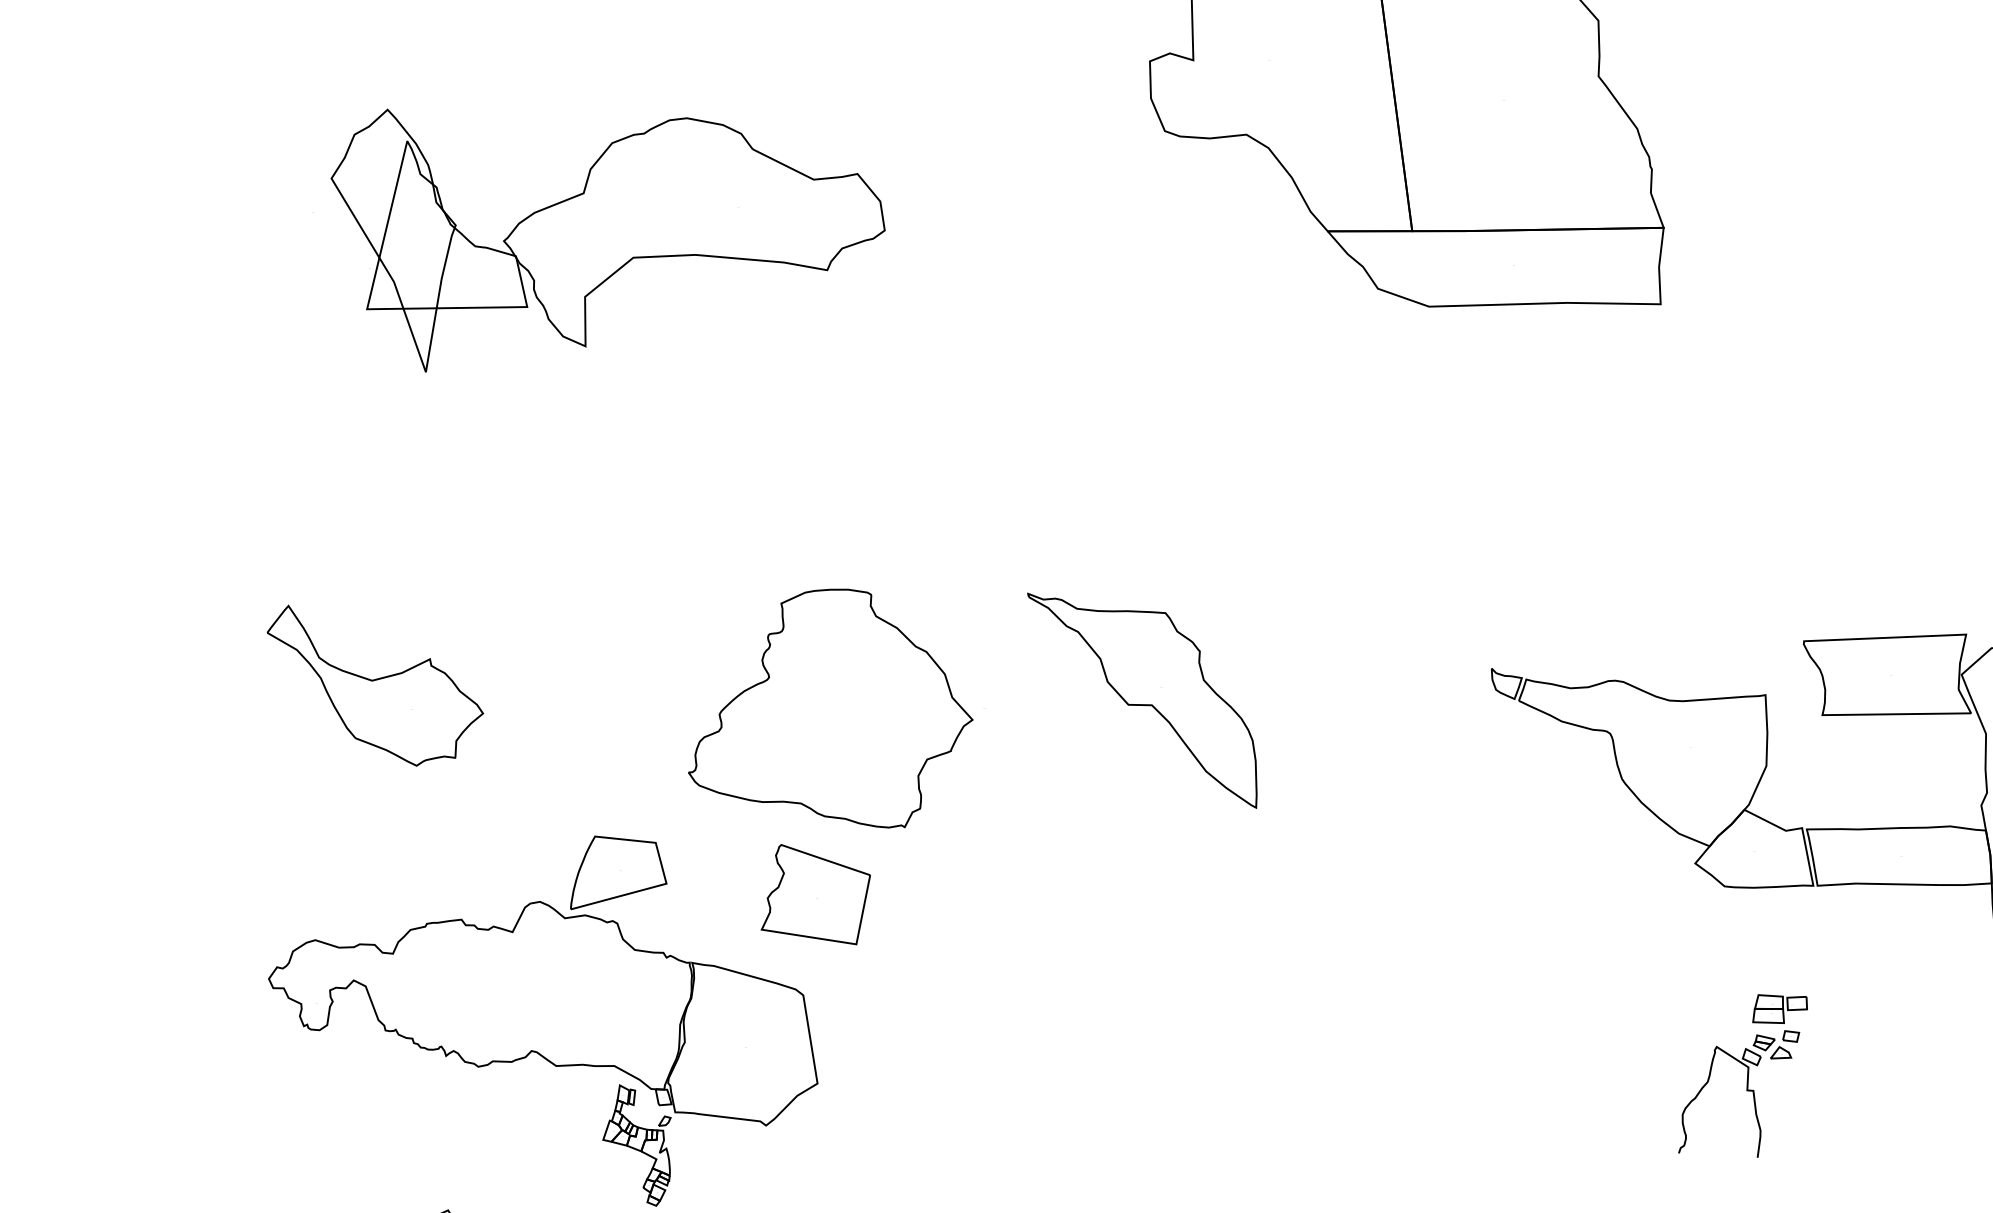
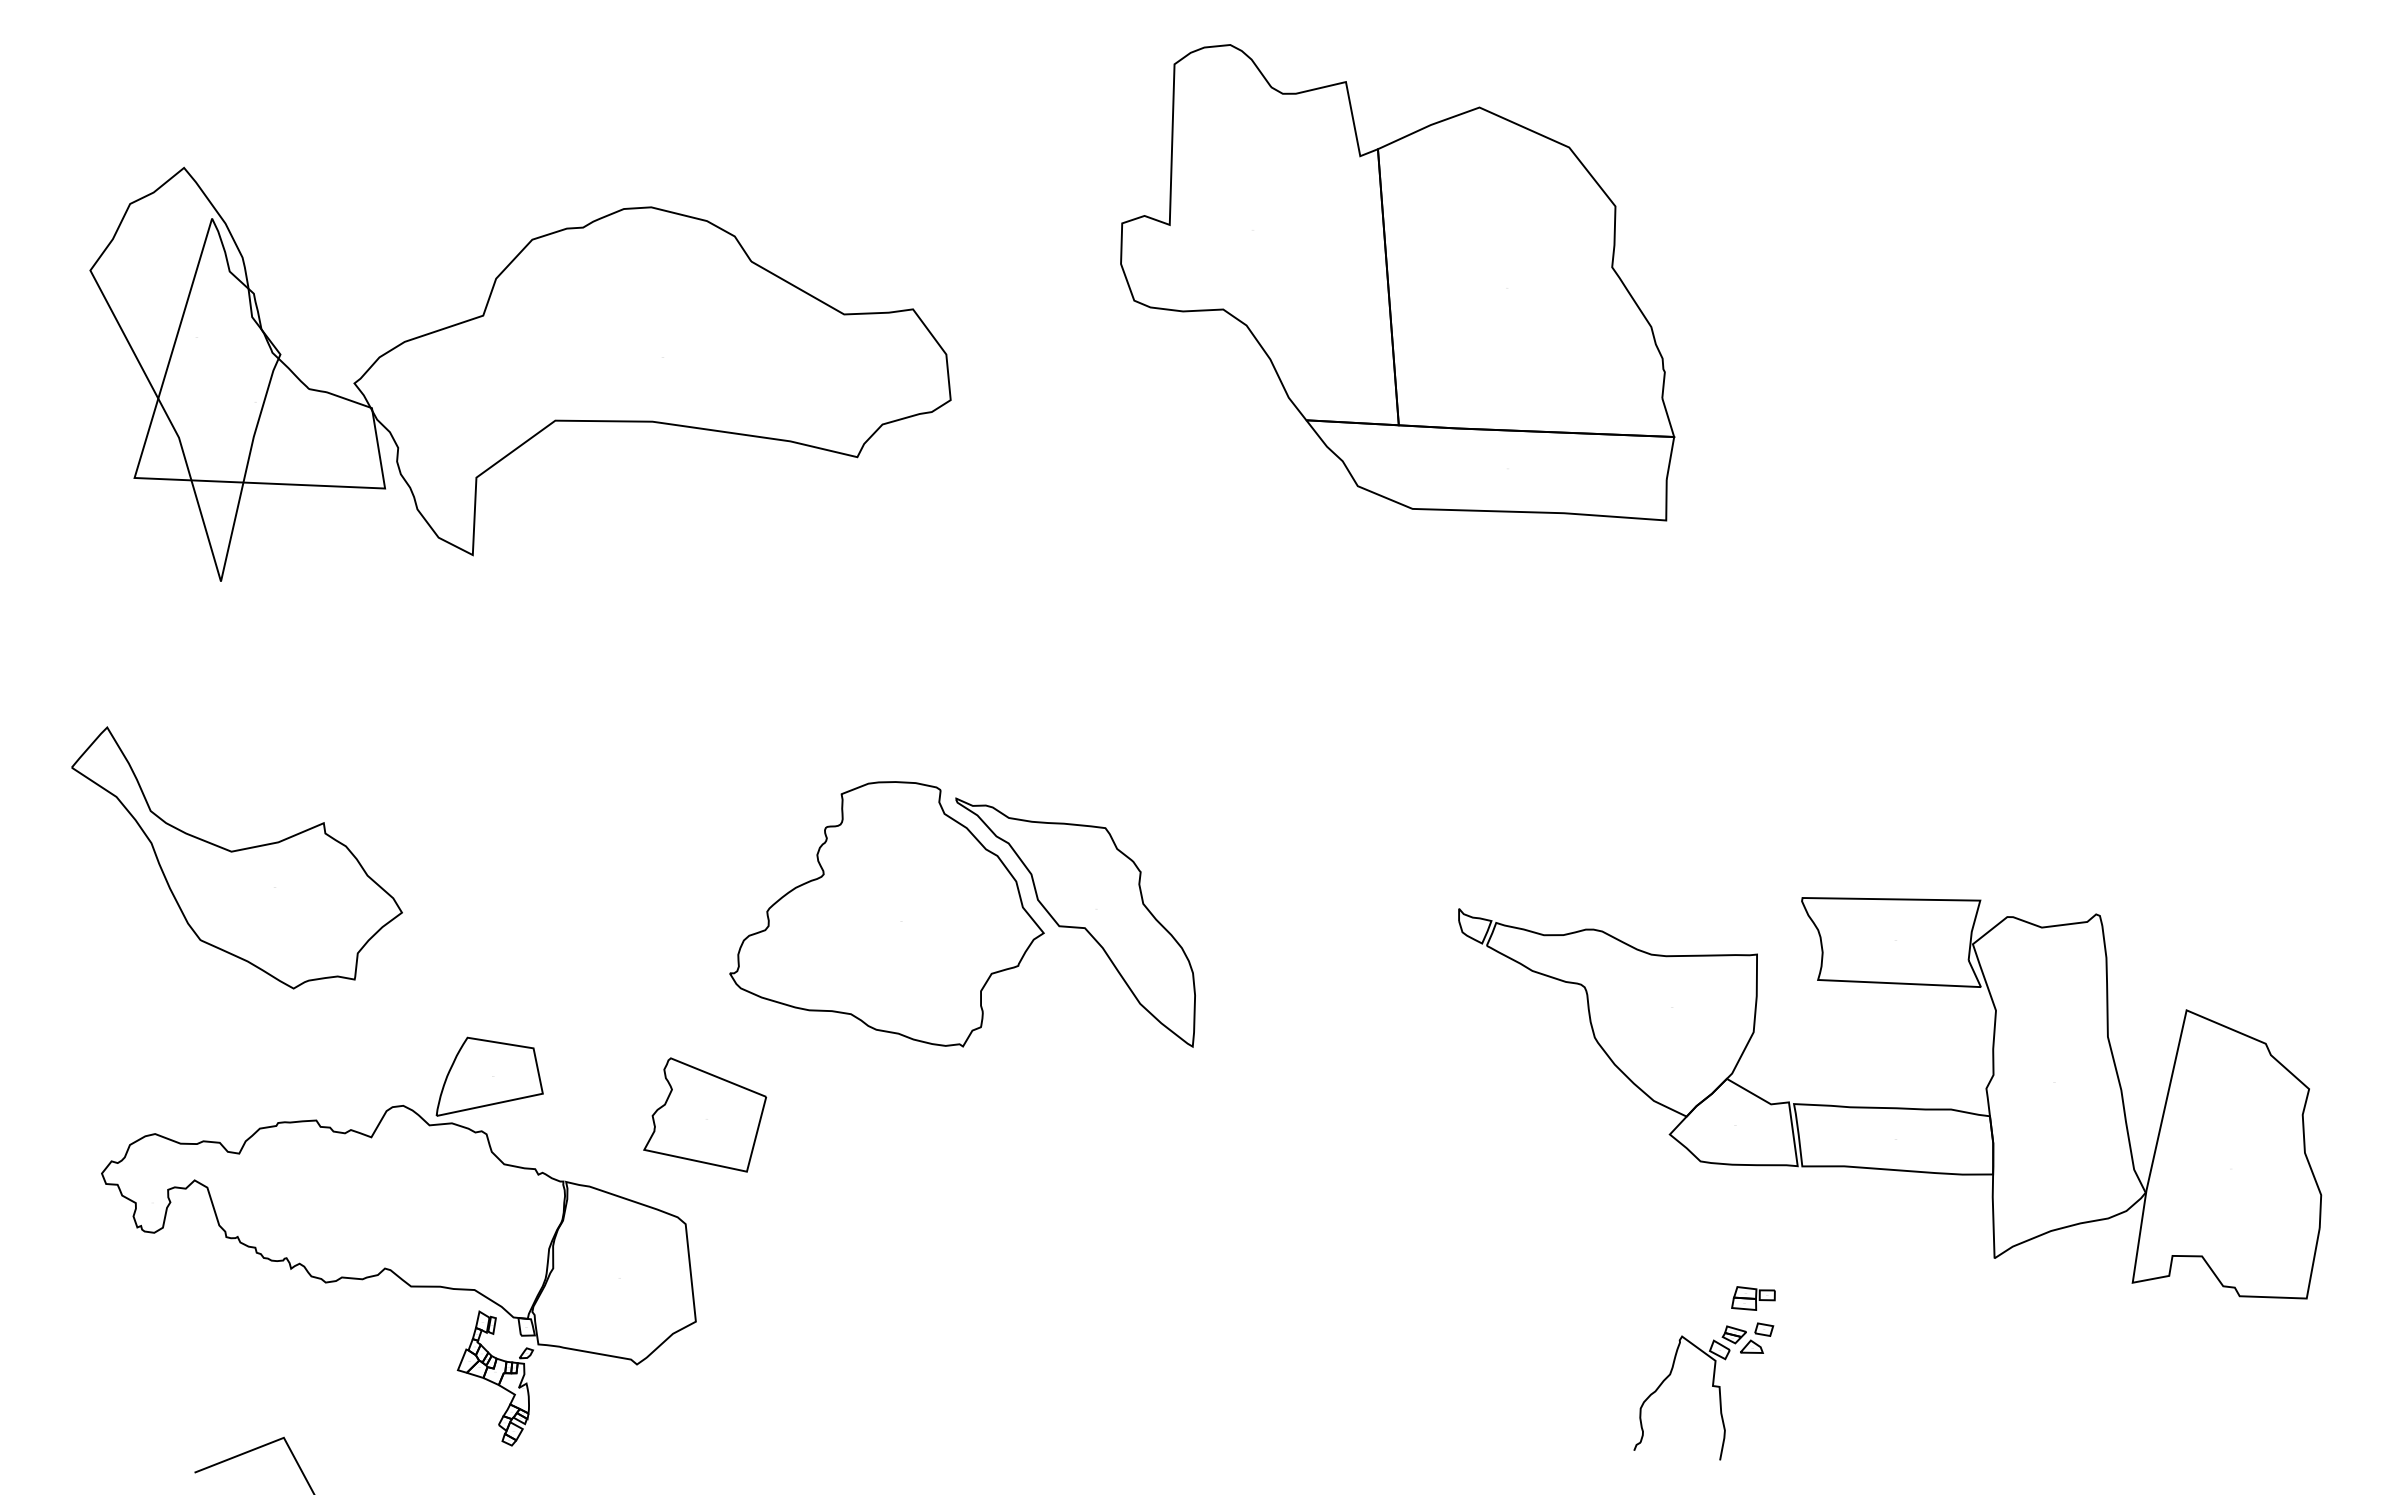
part: (609, 228) -> (520, 373), size x1.43
part: (375, 684) -> (236, 857), size x1.43
part: (828, 710) -> (886, 914), moved
part: (1779, 1008) -> (1753, 1298), size x0.71

